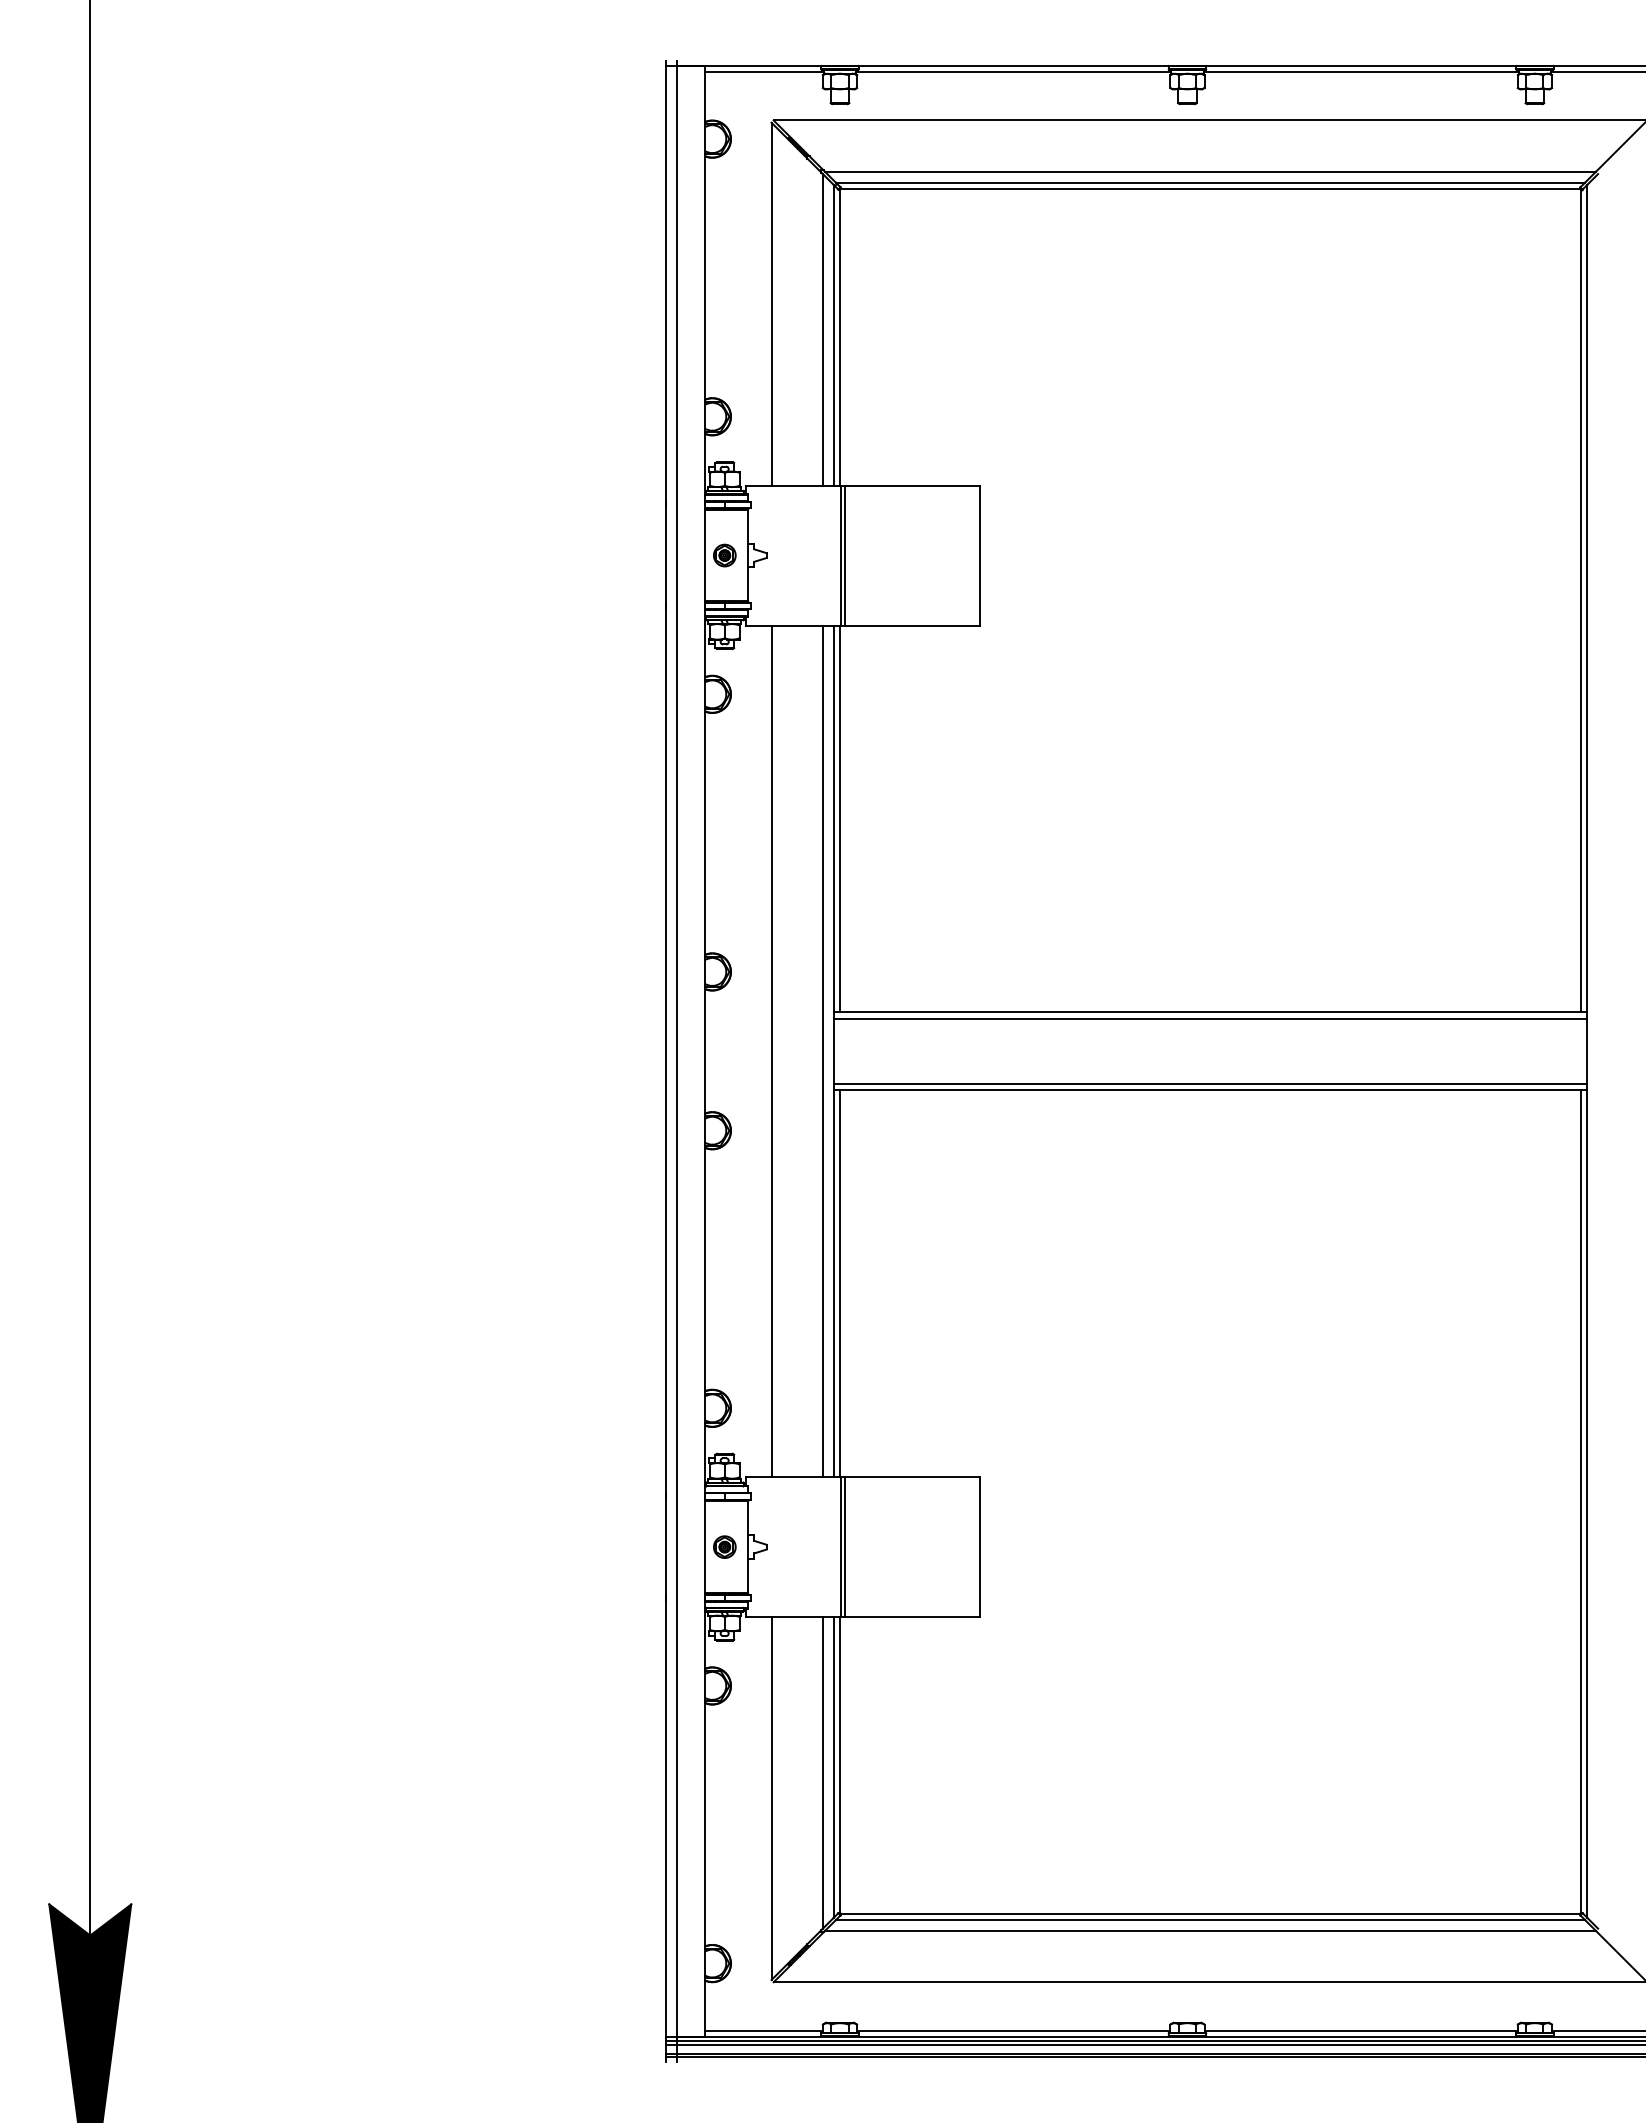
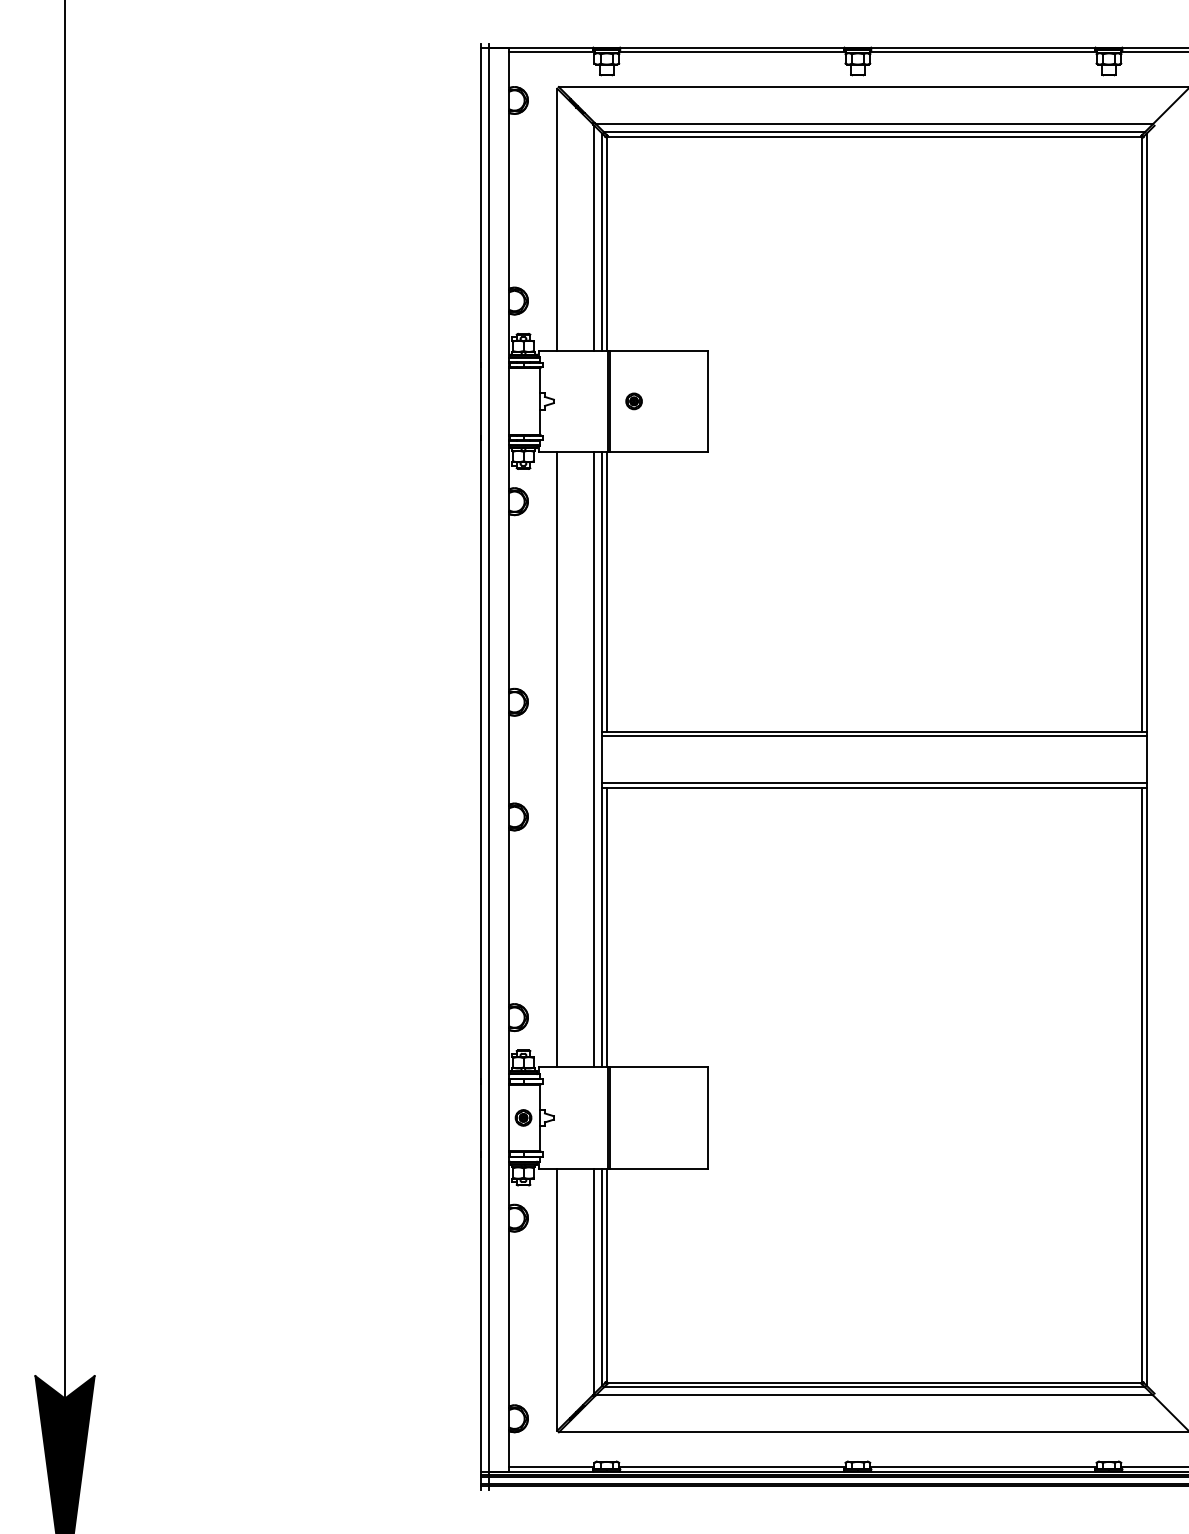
part: (724, 555) -> (633, 401), moved

